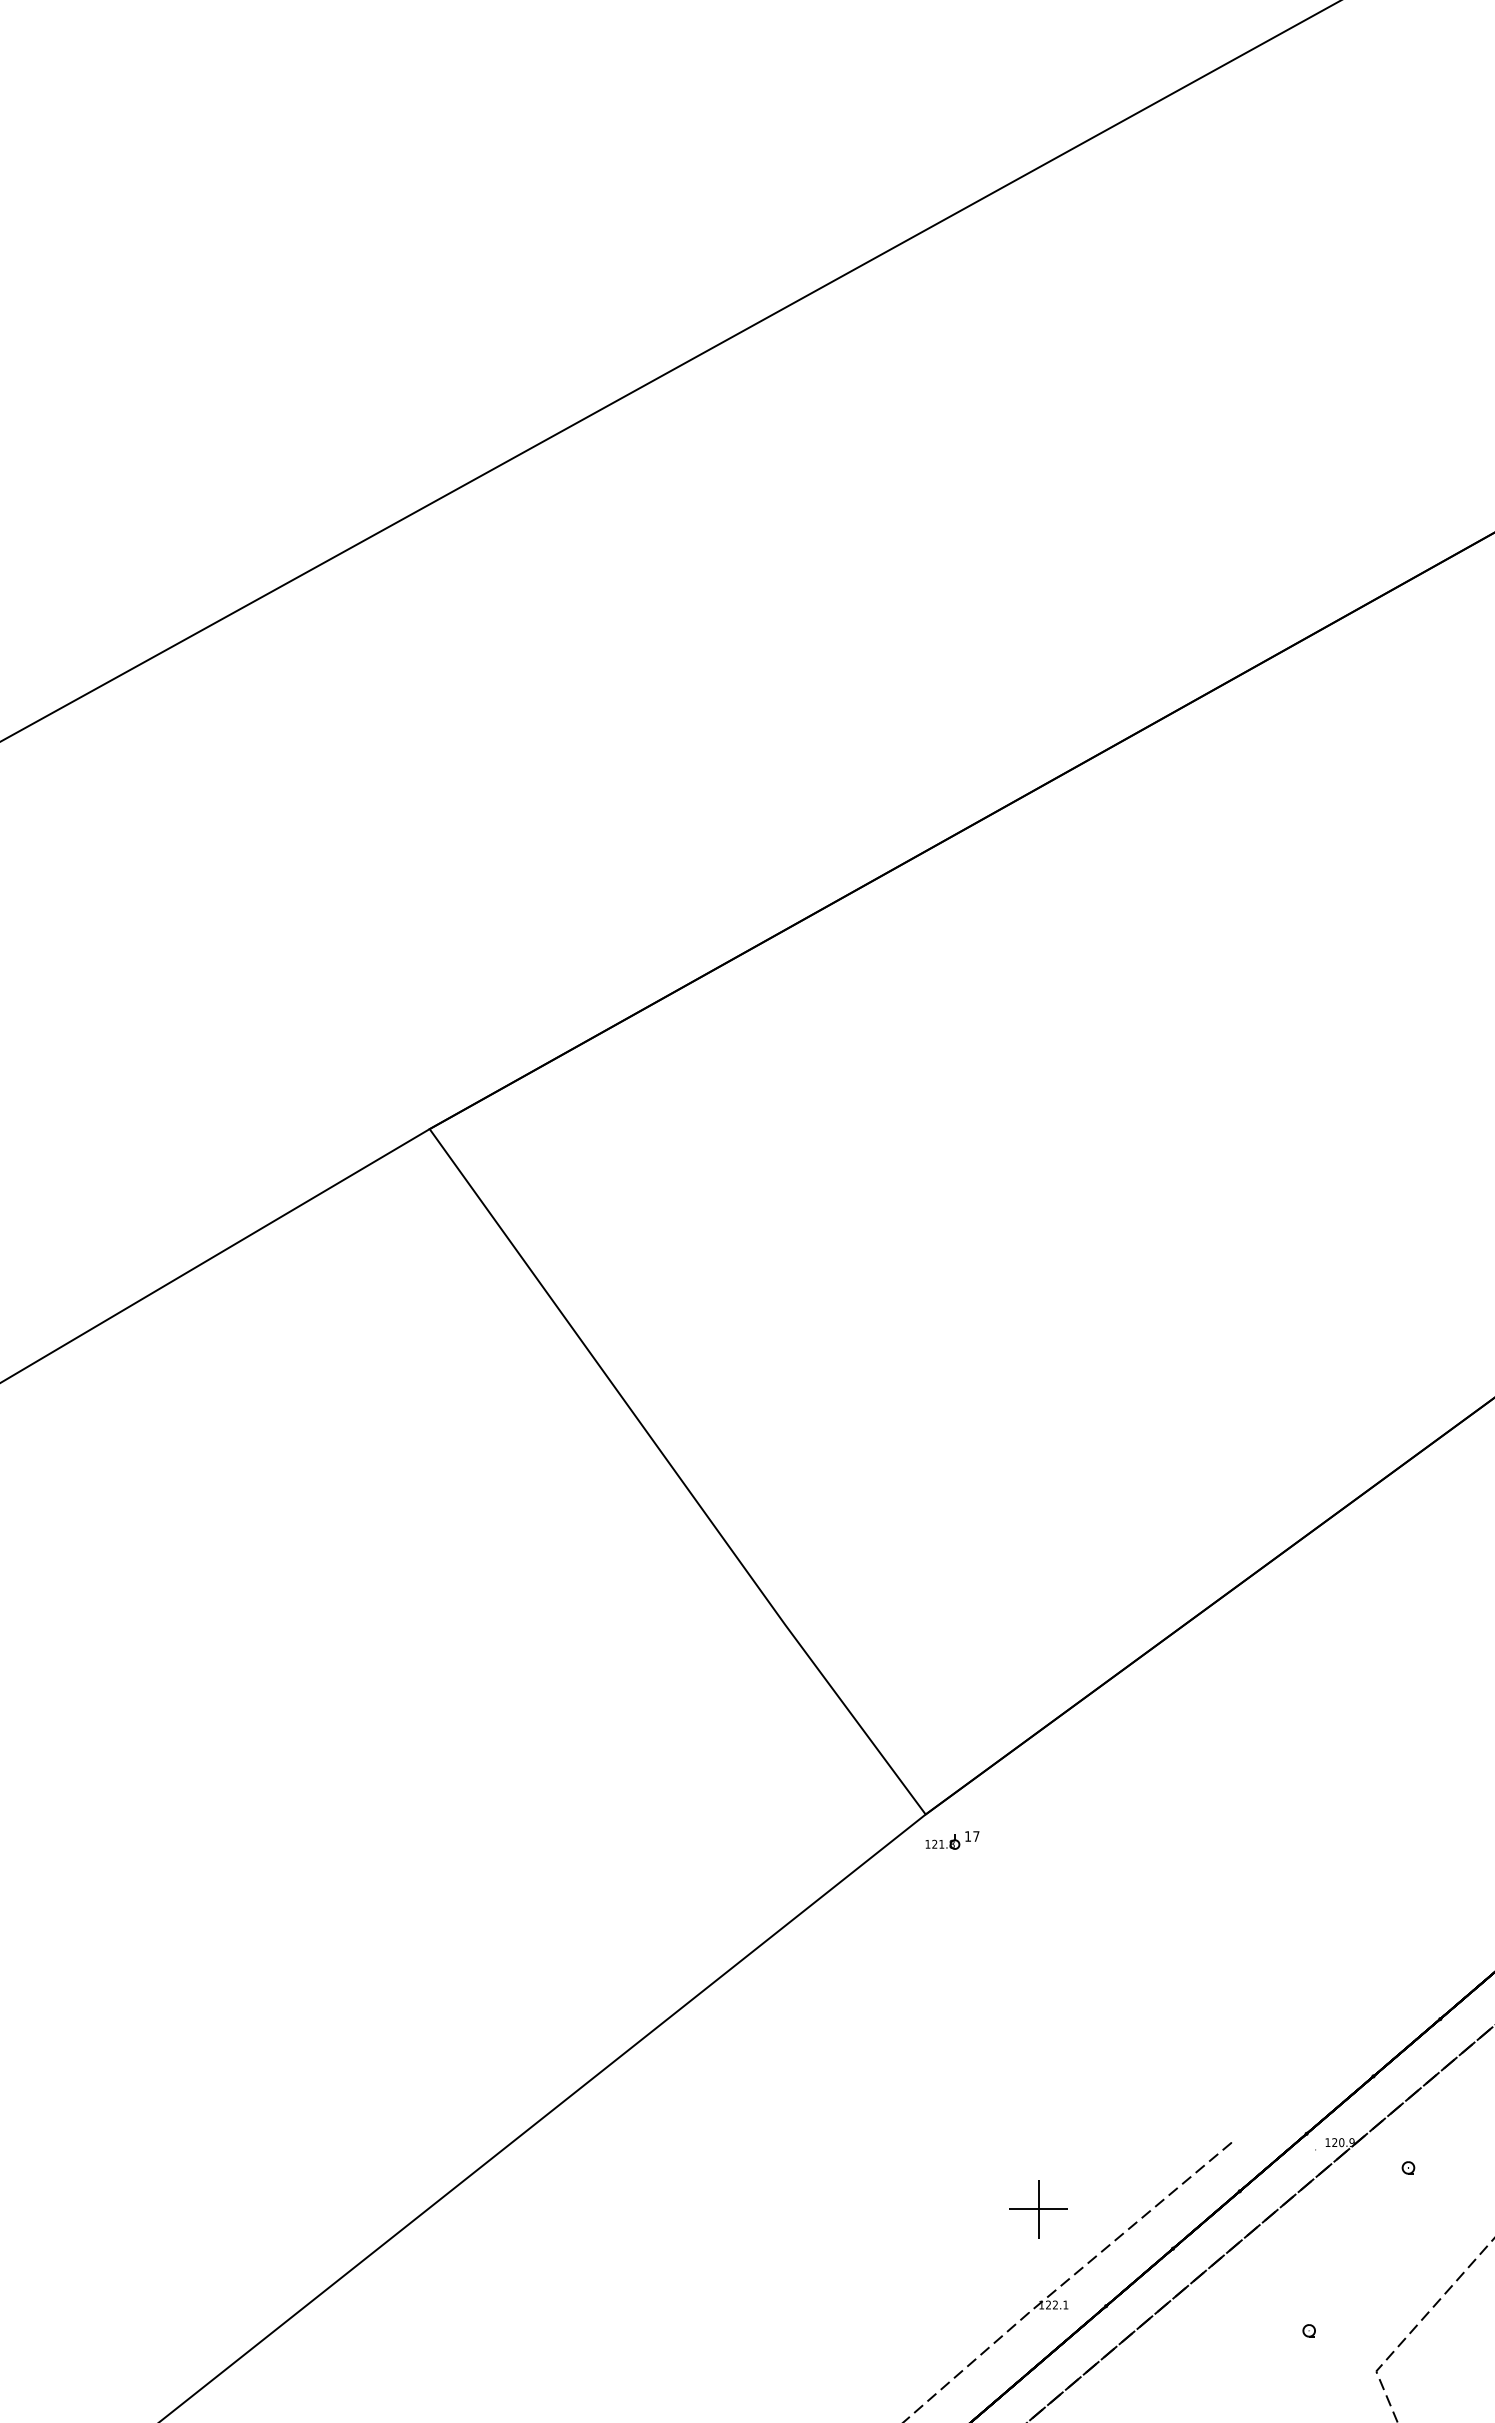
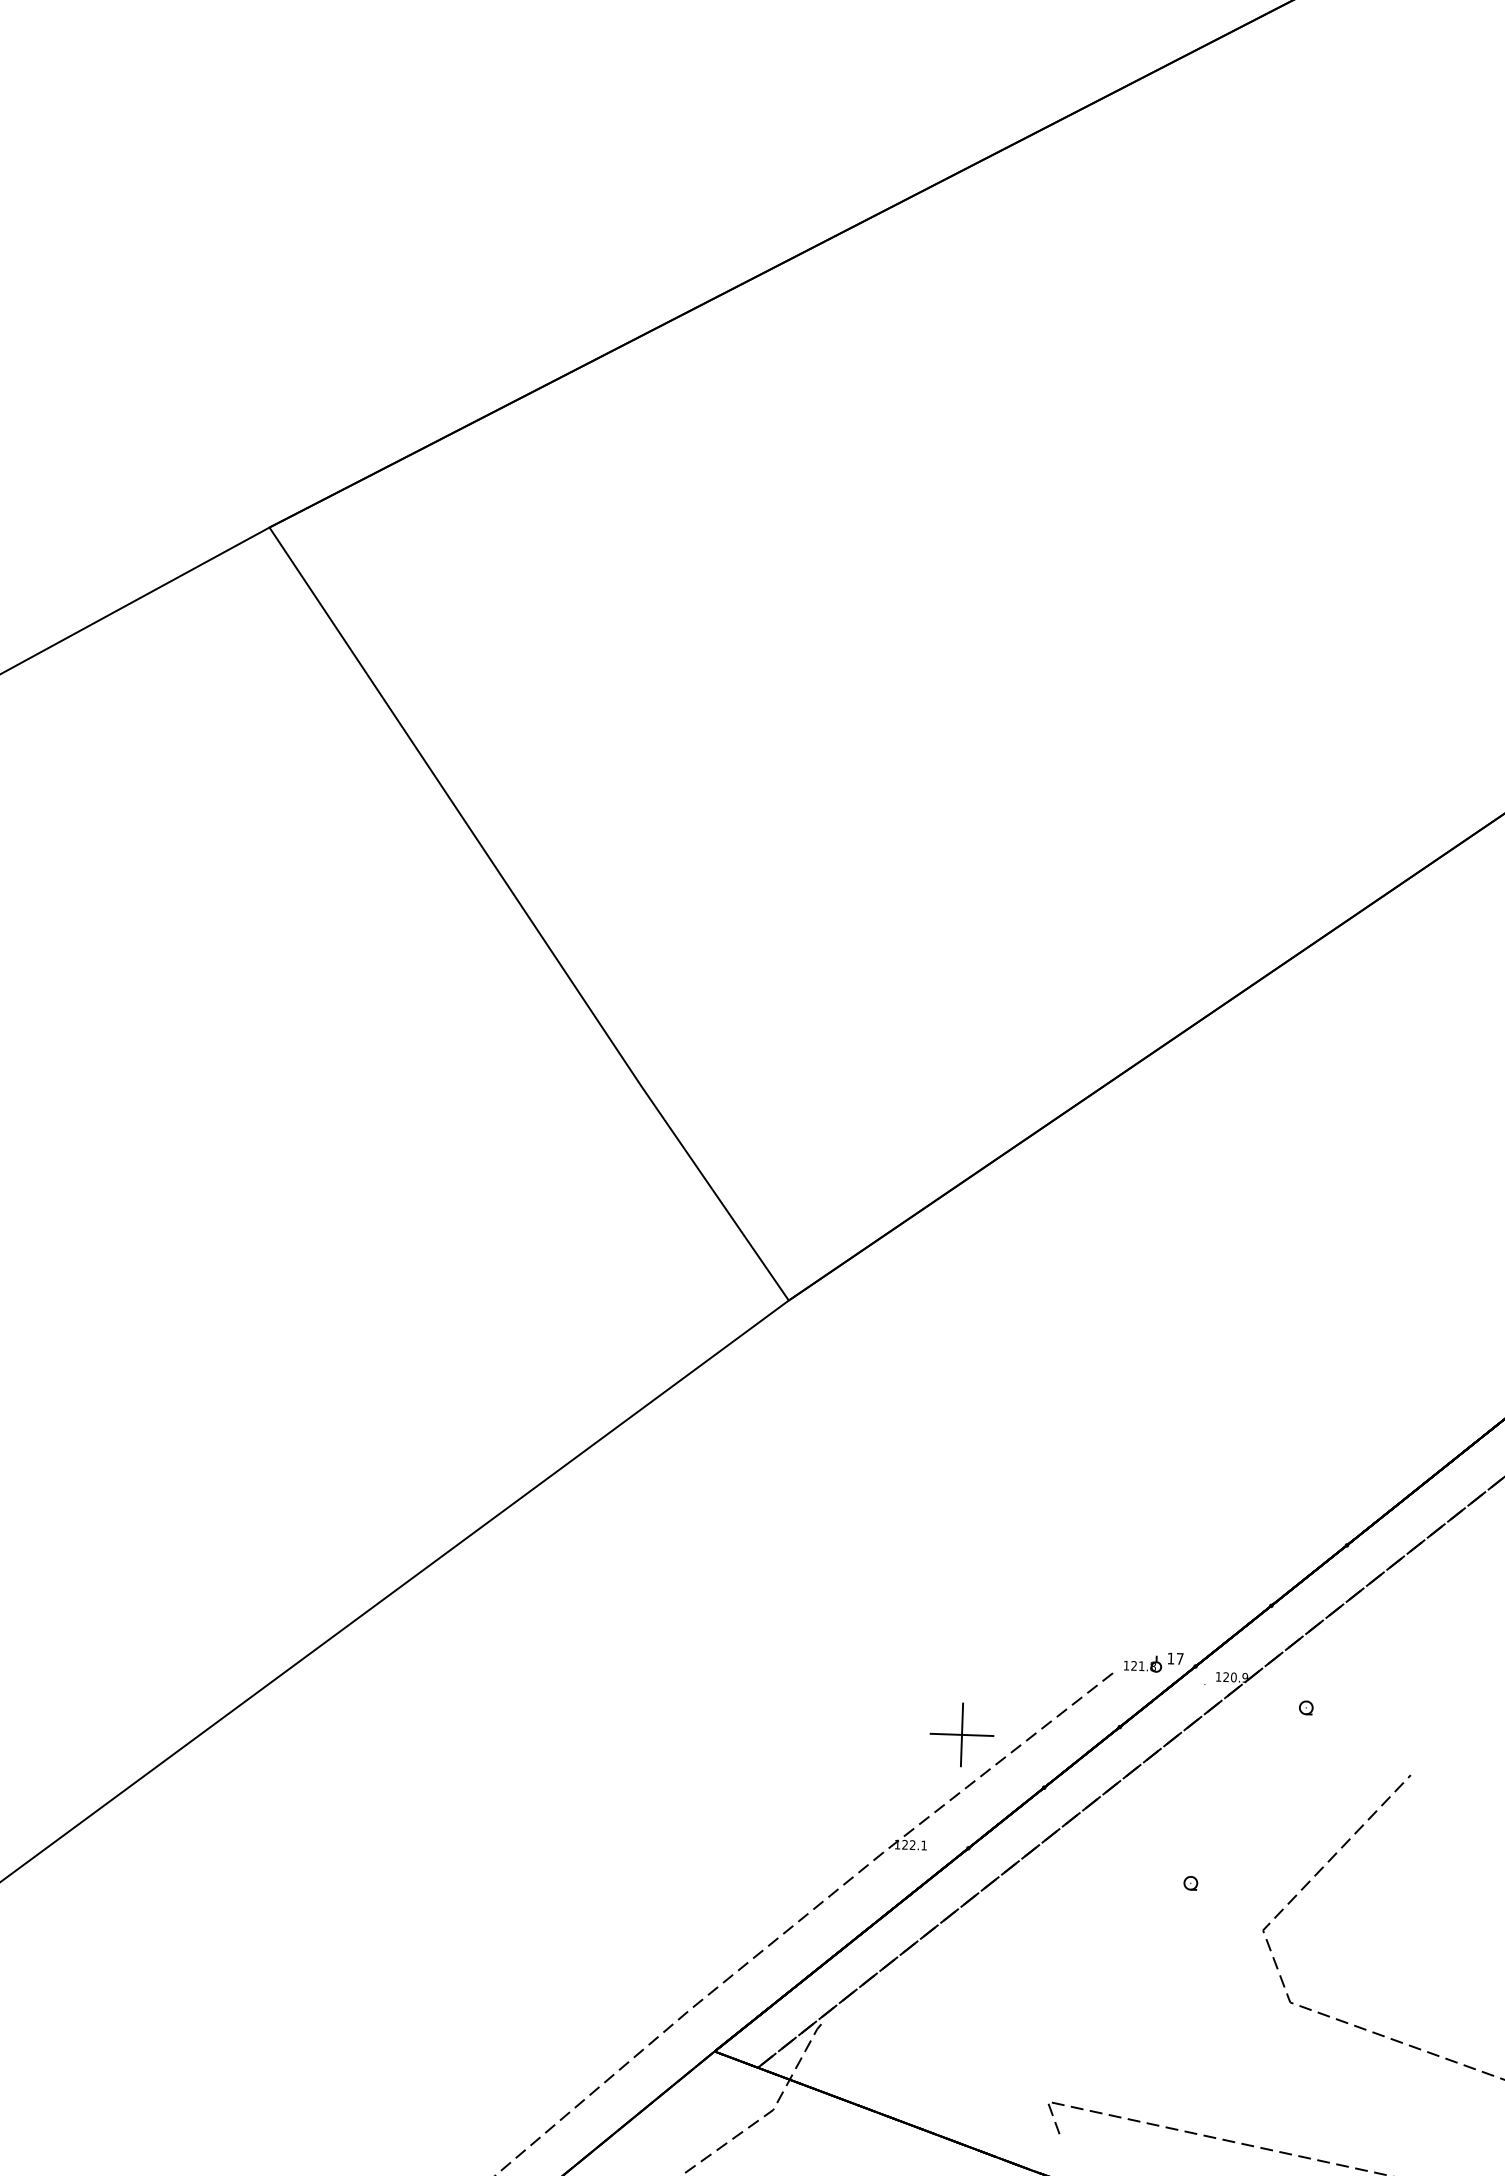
part: (952, 1840) -> (1153, 1662), moved
part: (1038, 2209) -> (961, 1735), moved

